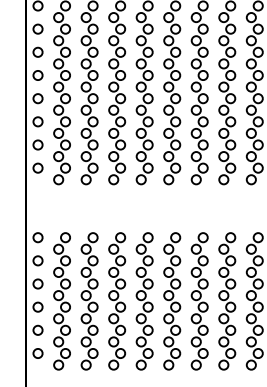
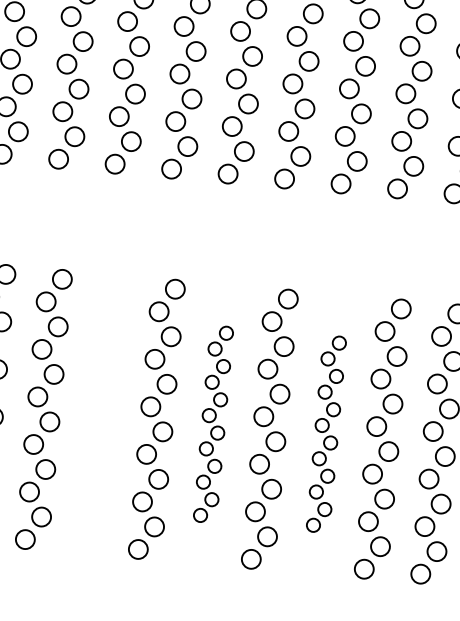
part: (117, 301) -> (101, 414), removed
part: (172, 301) -> (213, 424), size x0.7
part: (227, 301) -> (326, 434), size x0.7

